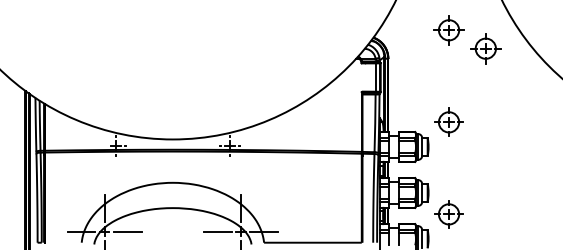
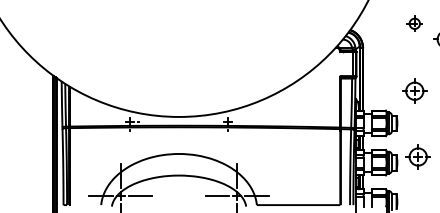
part: (448, 30) -> (414, 23), size x0.6
part: (448, 121) -> (414, 90), moved
part: (448, 214) -> (417, 157), moved

